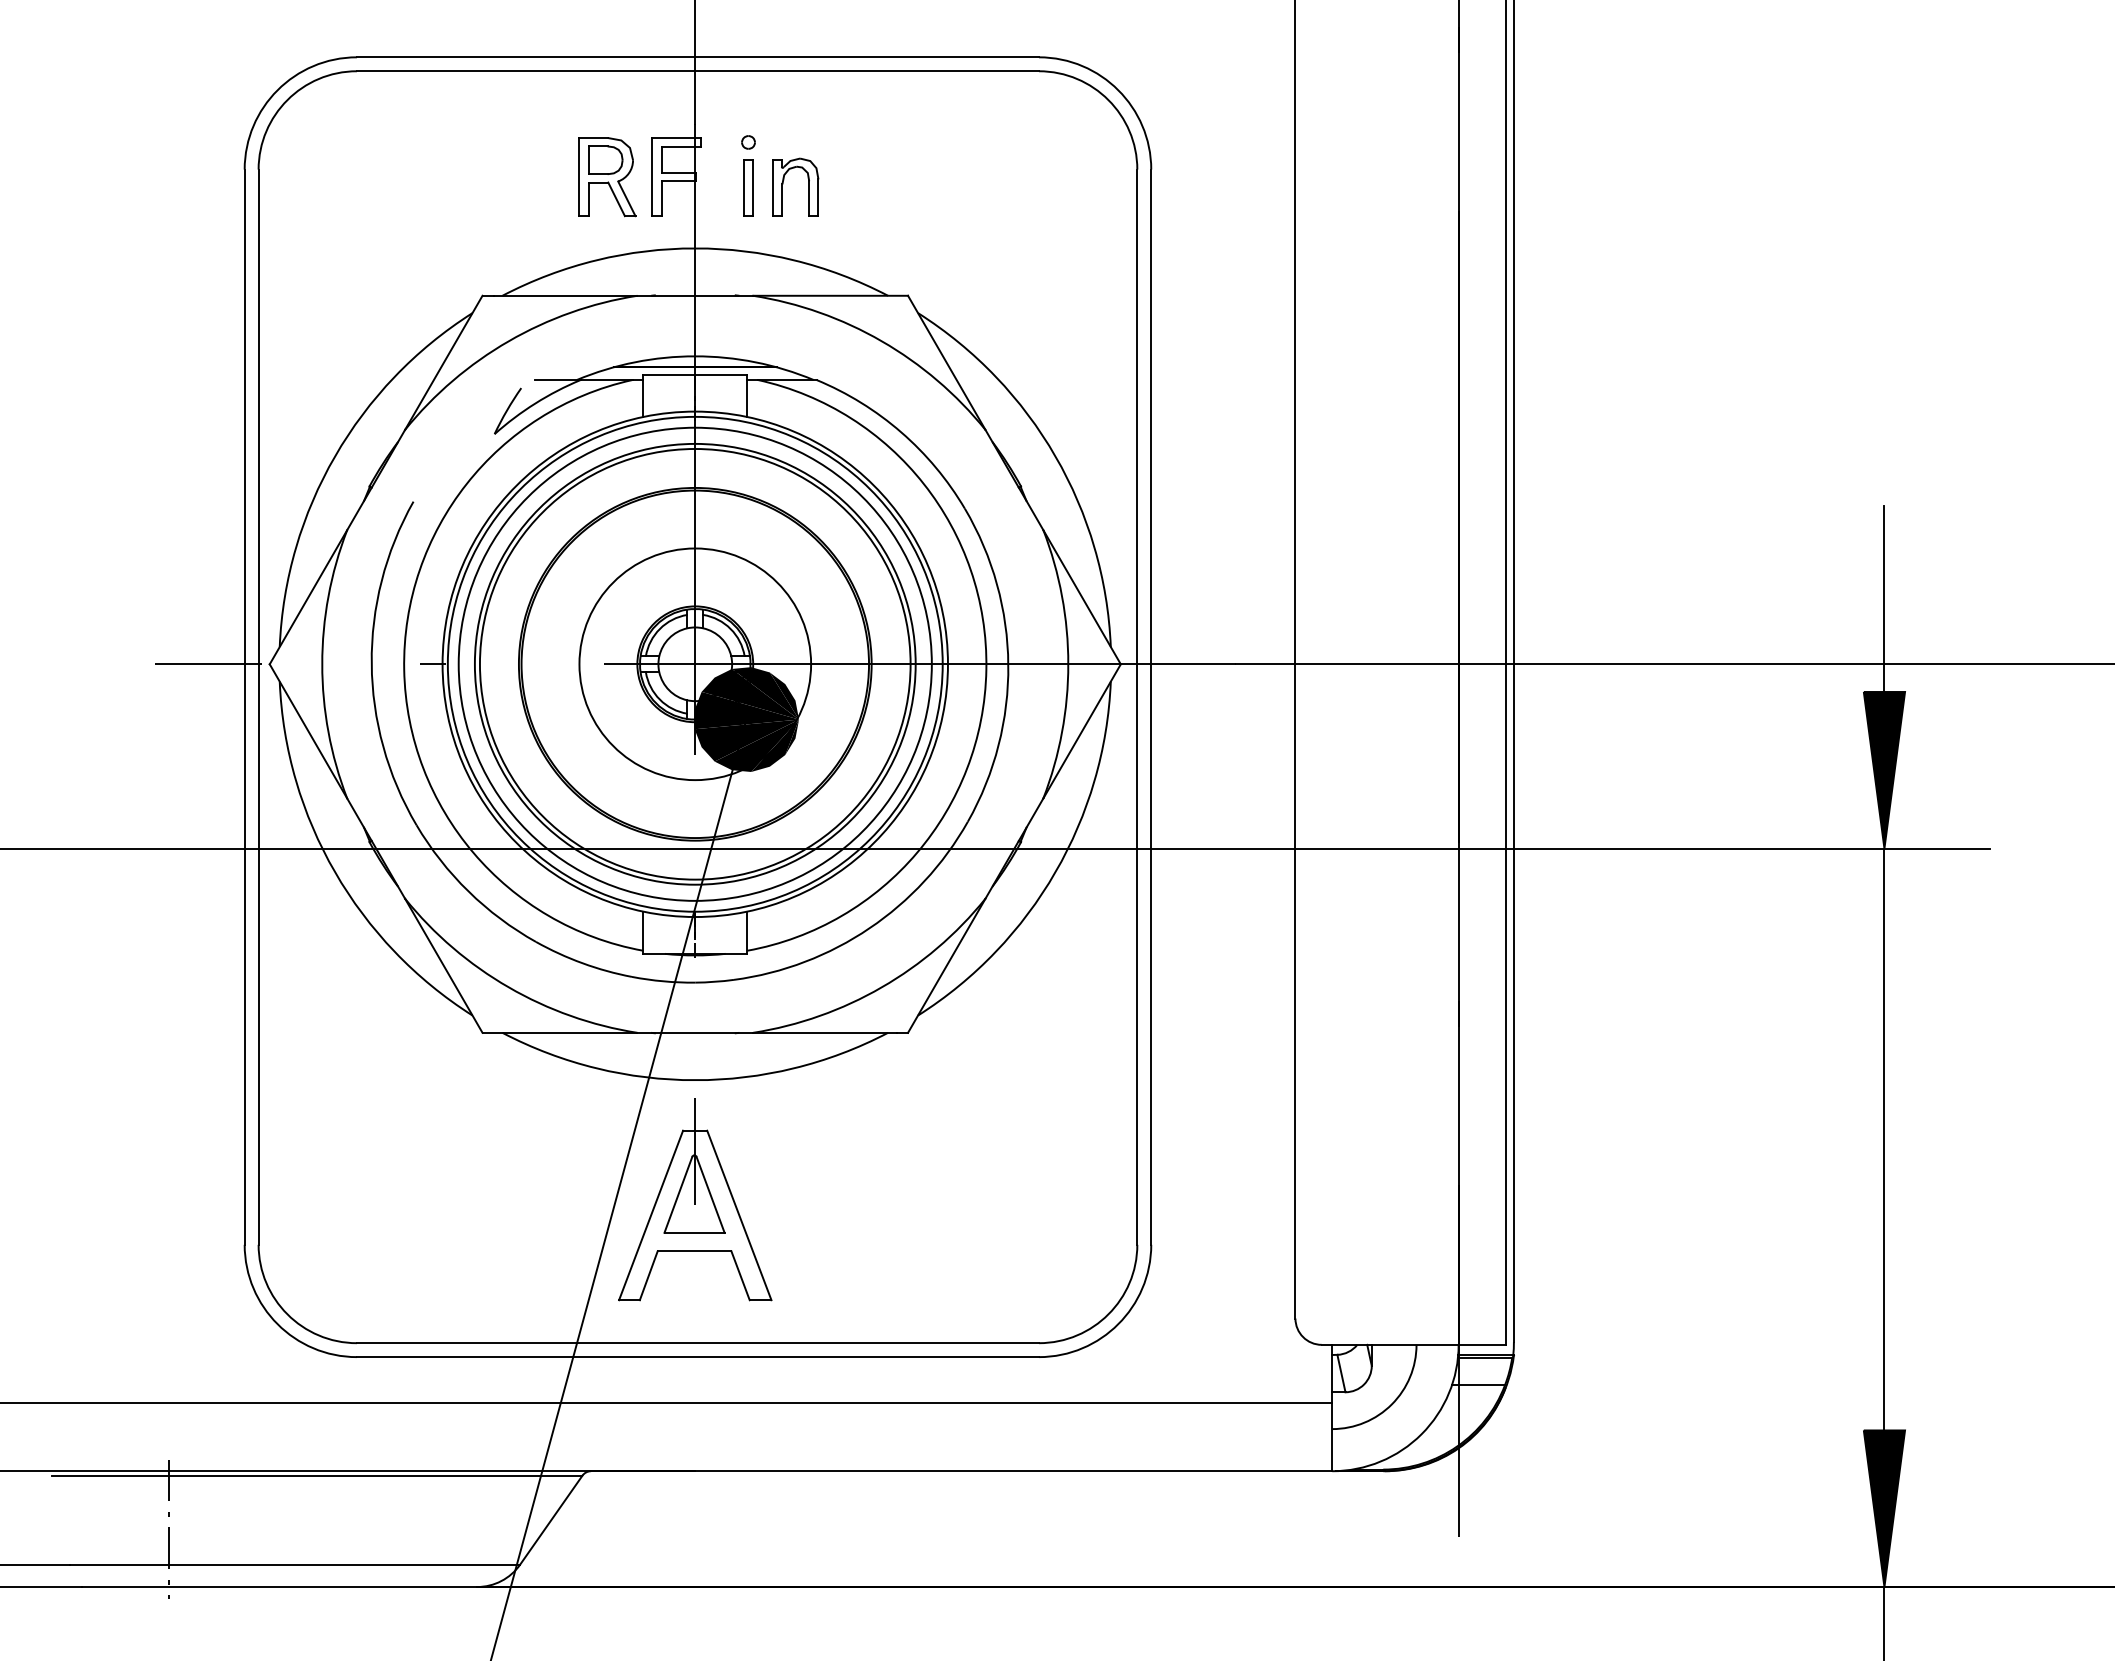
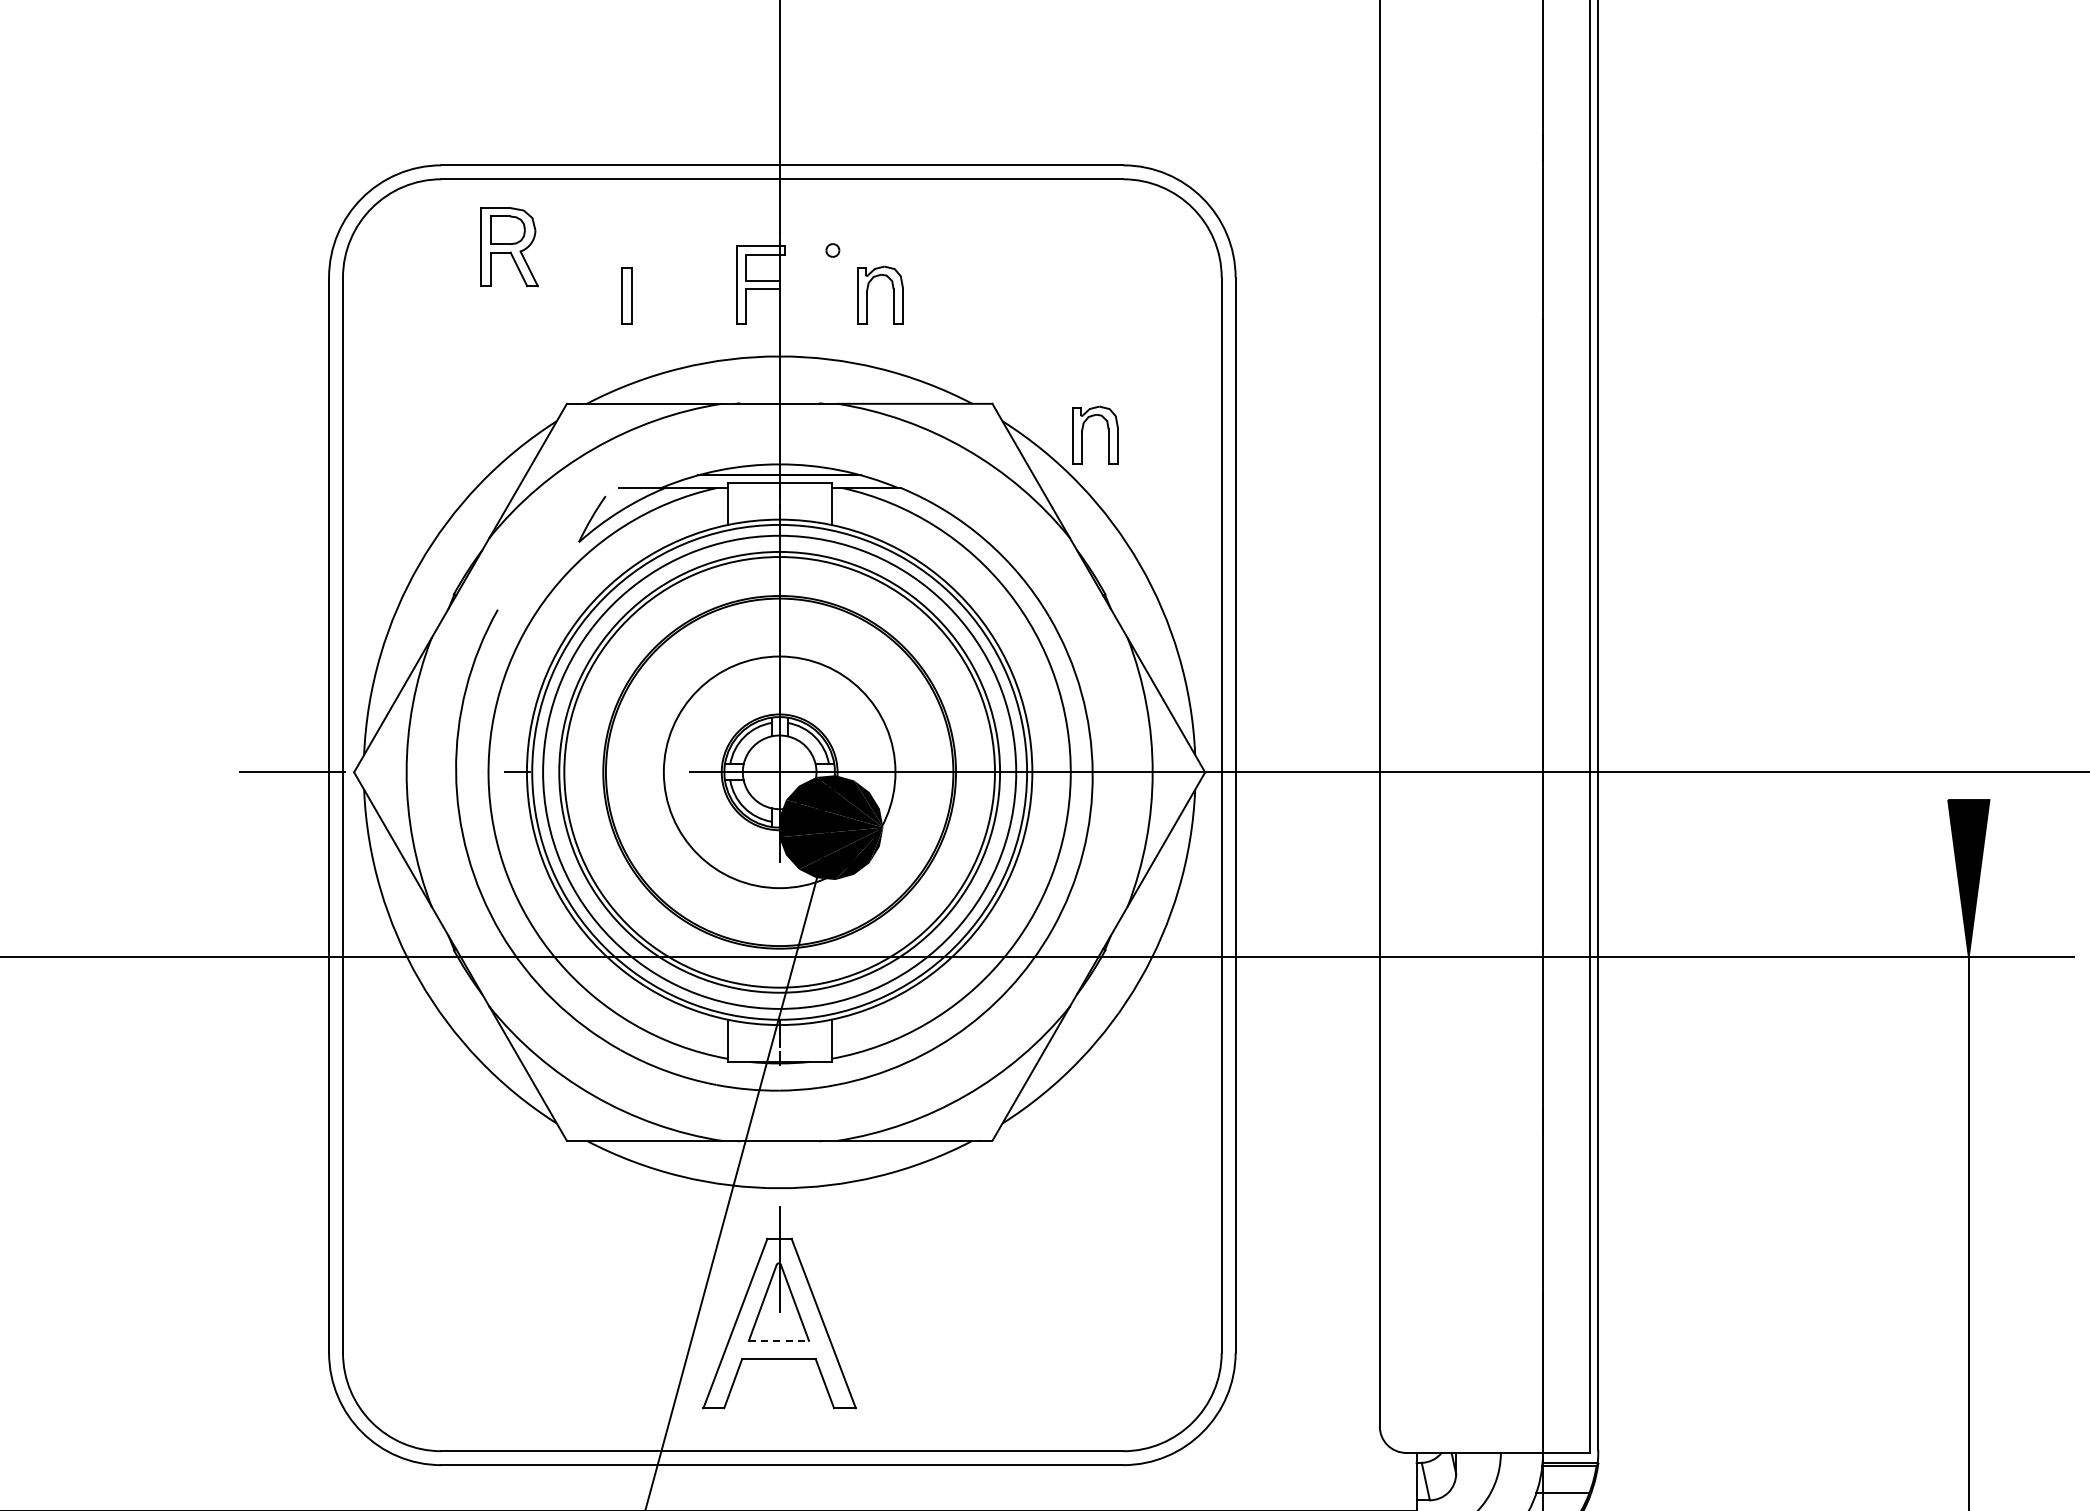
part: (607, 177) -> (509, 247), moved
part: (748, 187) -> (626, 295), moved
part: (998, 324) -> (1082, 432), added
line: (1884, 598) -> (1968, 706), removed
line: (695, 1232) -> (779, 1340), solid -> dashed

